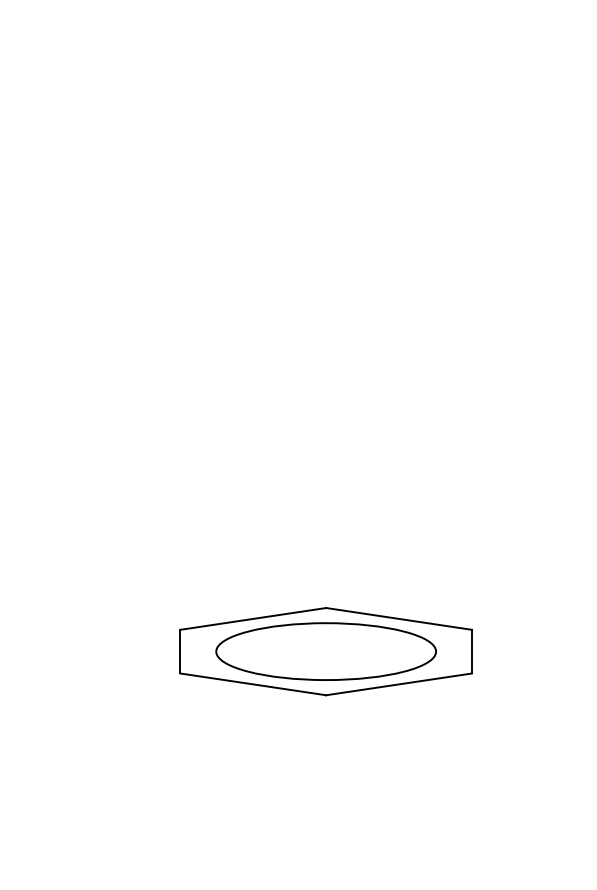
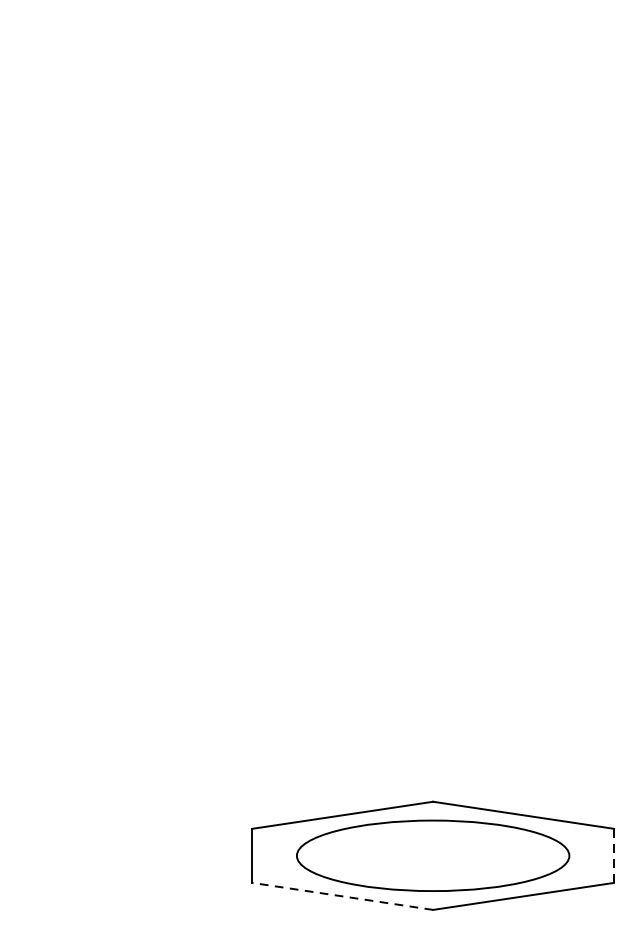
line: (472, 651) -> (614, 855), solid -> dashed
line: (253, 684) -> (343, 896), solid -> dashed

